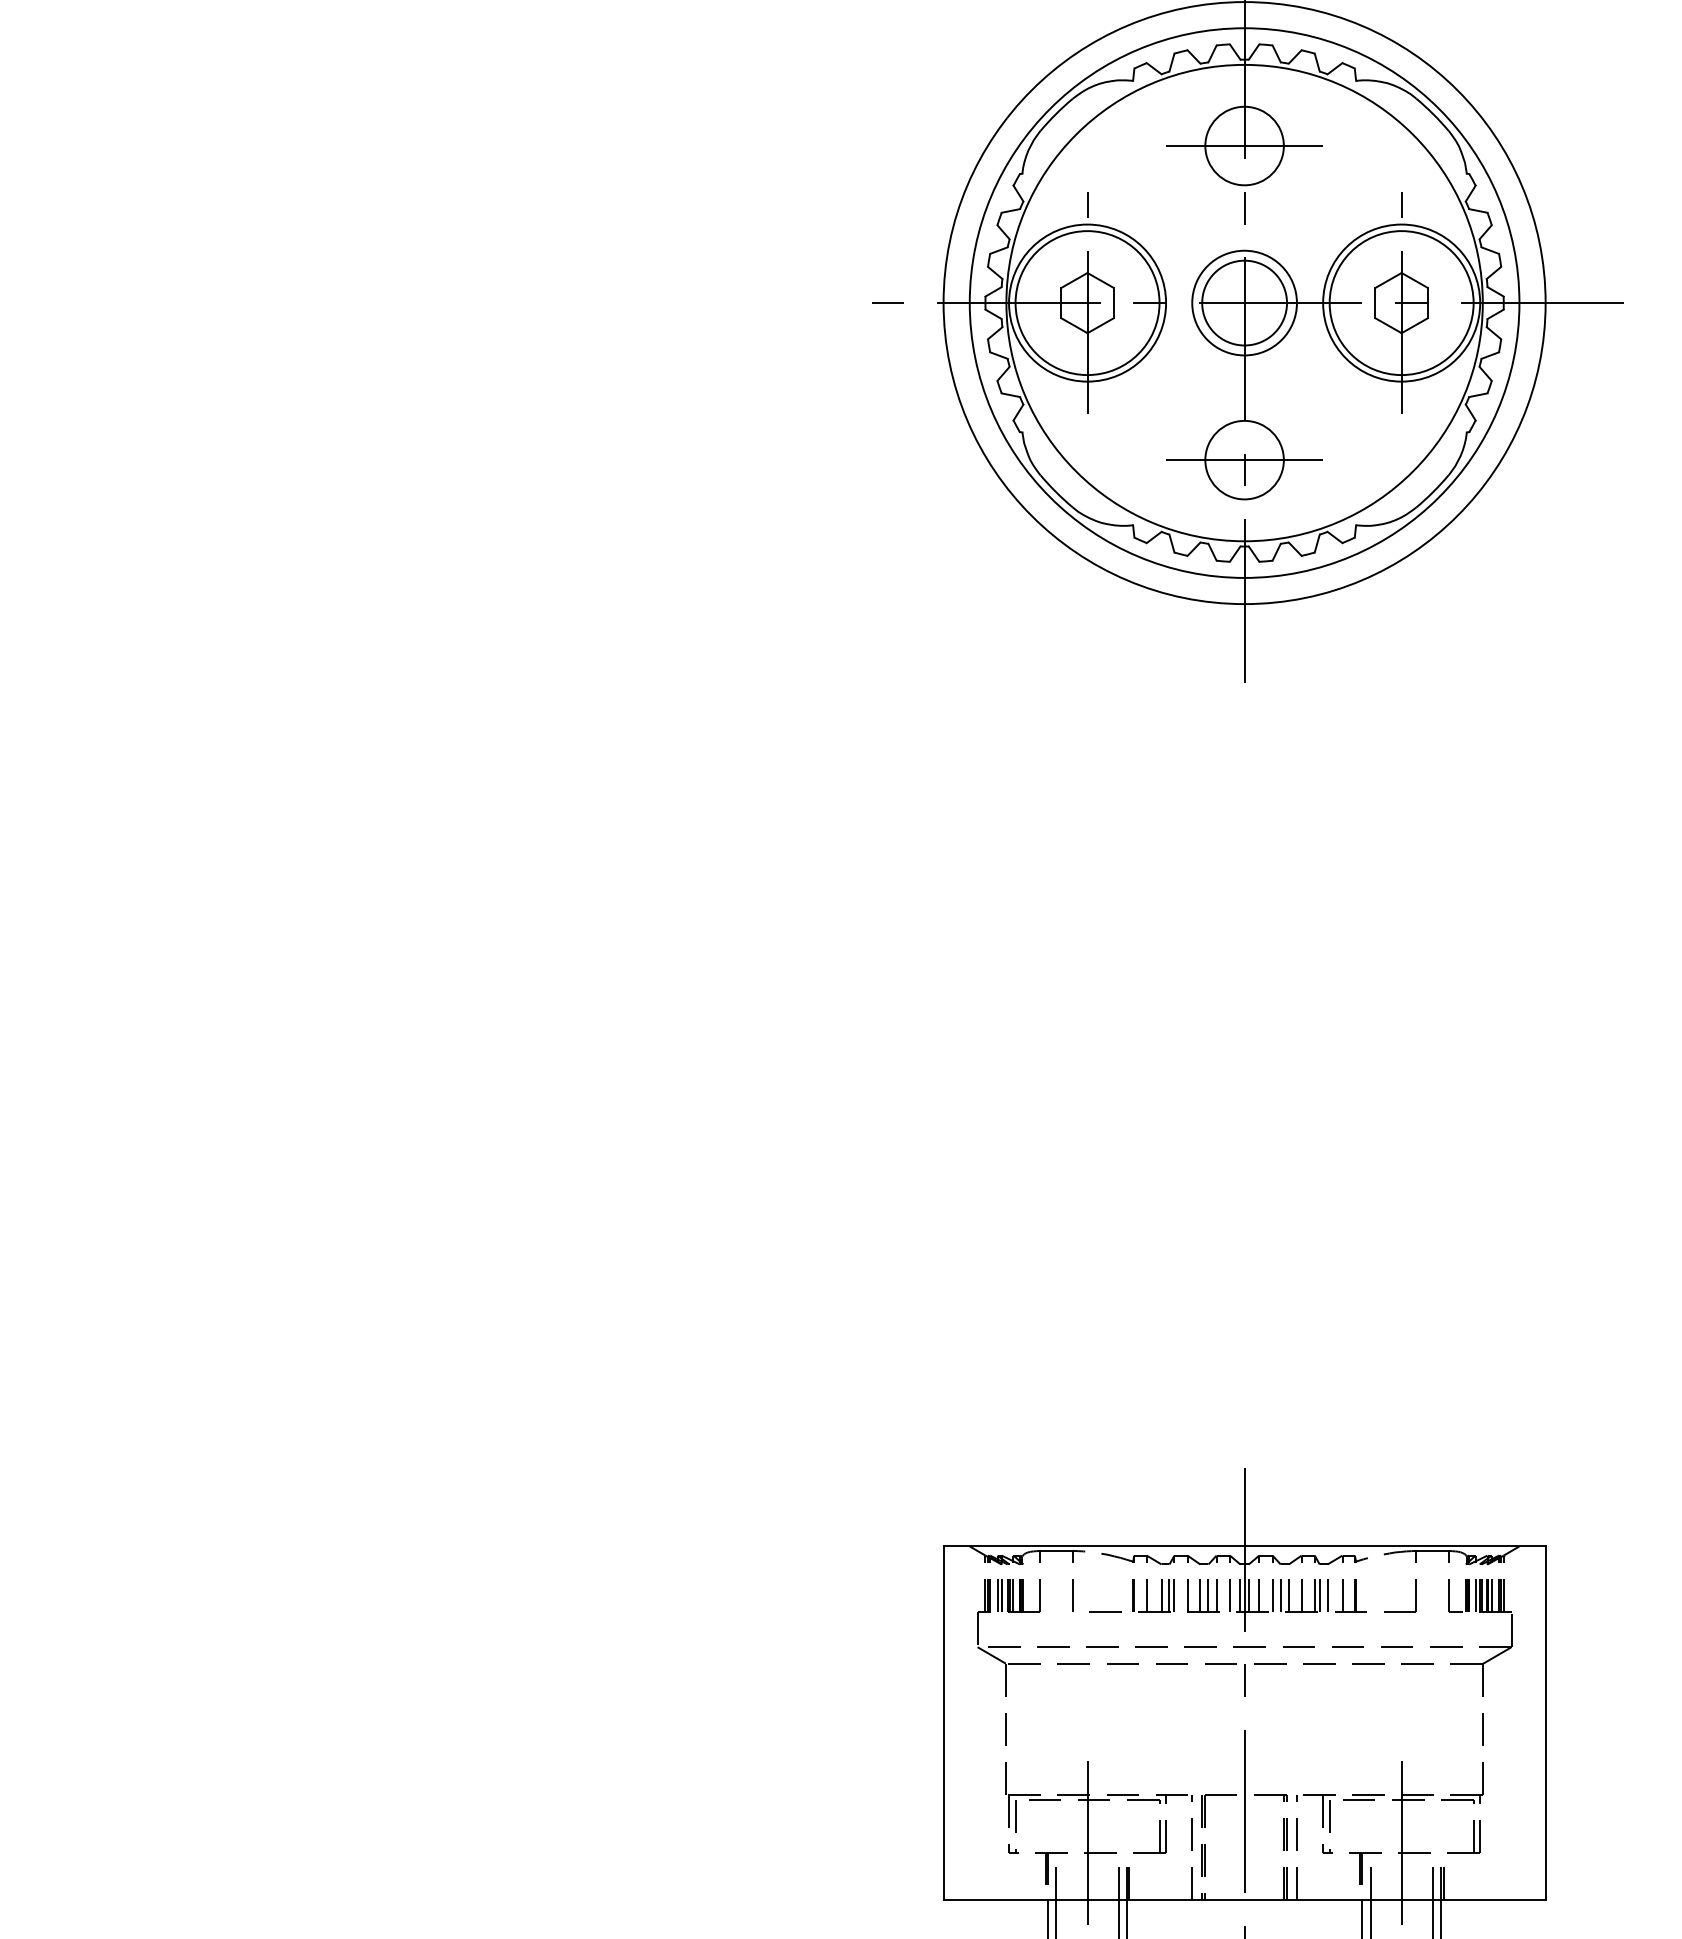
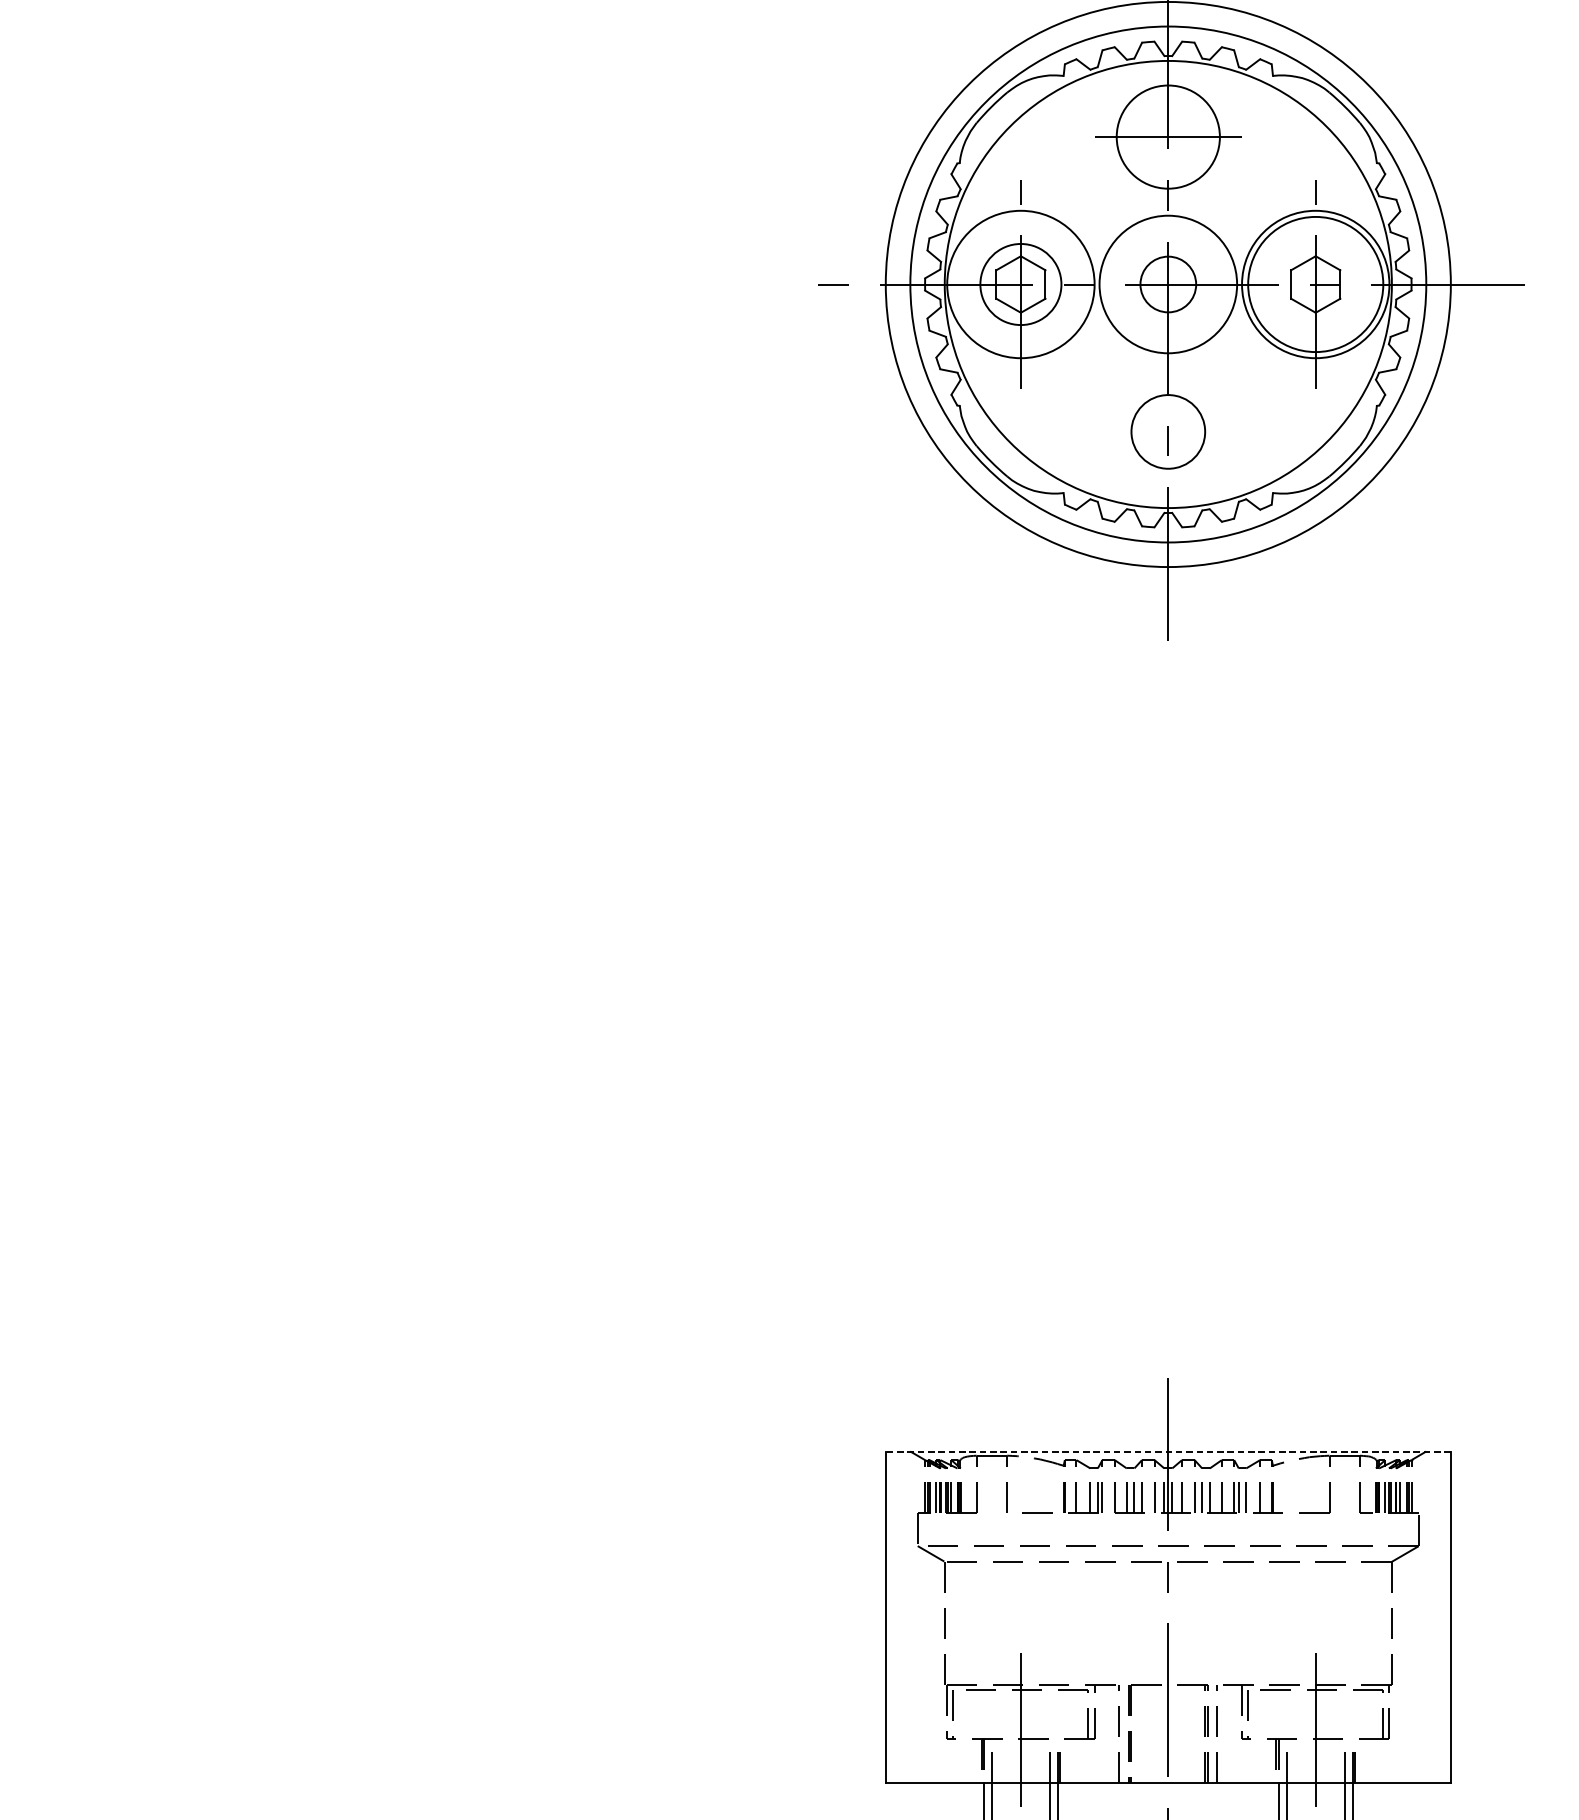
circle: (1244, 145) -> (1168, 136), size x1.4
circle: (1244, 302) -> (1168, 283), size x0.7
circle: (1244, 302) -> (1168, 283), size x1.4
circle: (1087, 303) -> (1020, 284), size x0.6
line: (1244, 460) -> (1168, 432), removed
line: (1244, 1546) -> (1168, 1451), solid -> dashed

